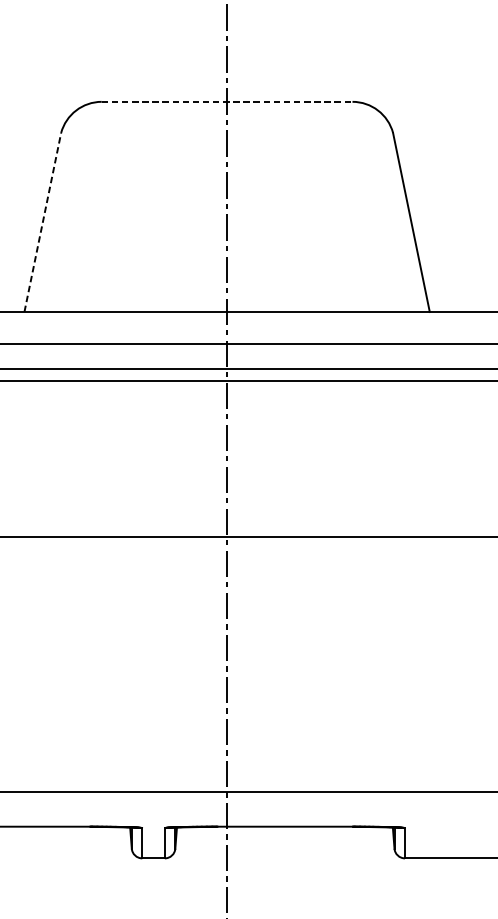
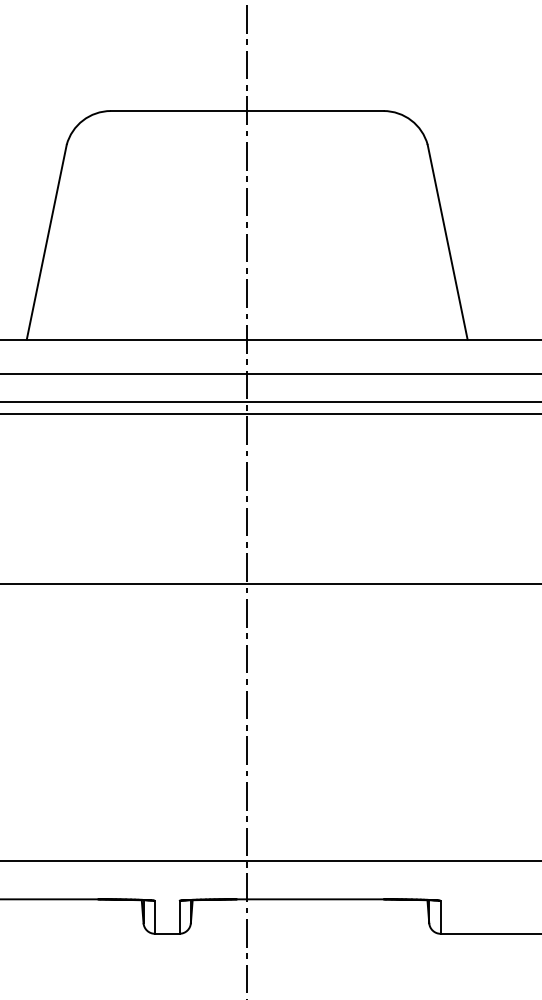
line: (227, 102) -> (247, 111), dashed -> solid
line: (42, 221) -> (46, 241), dashed -> solid

